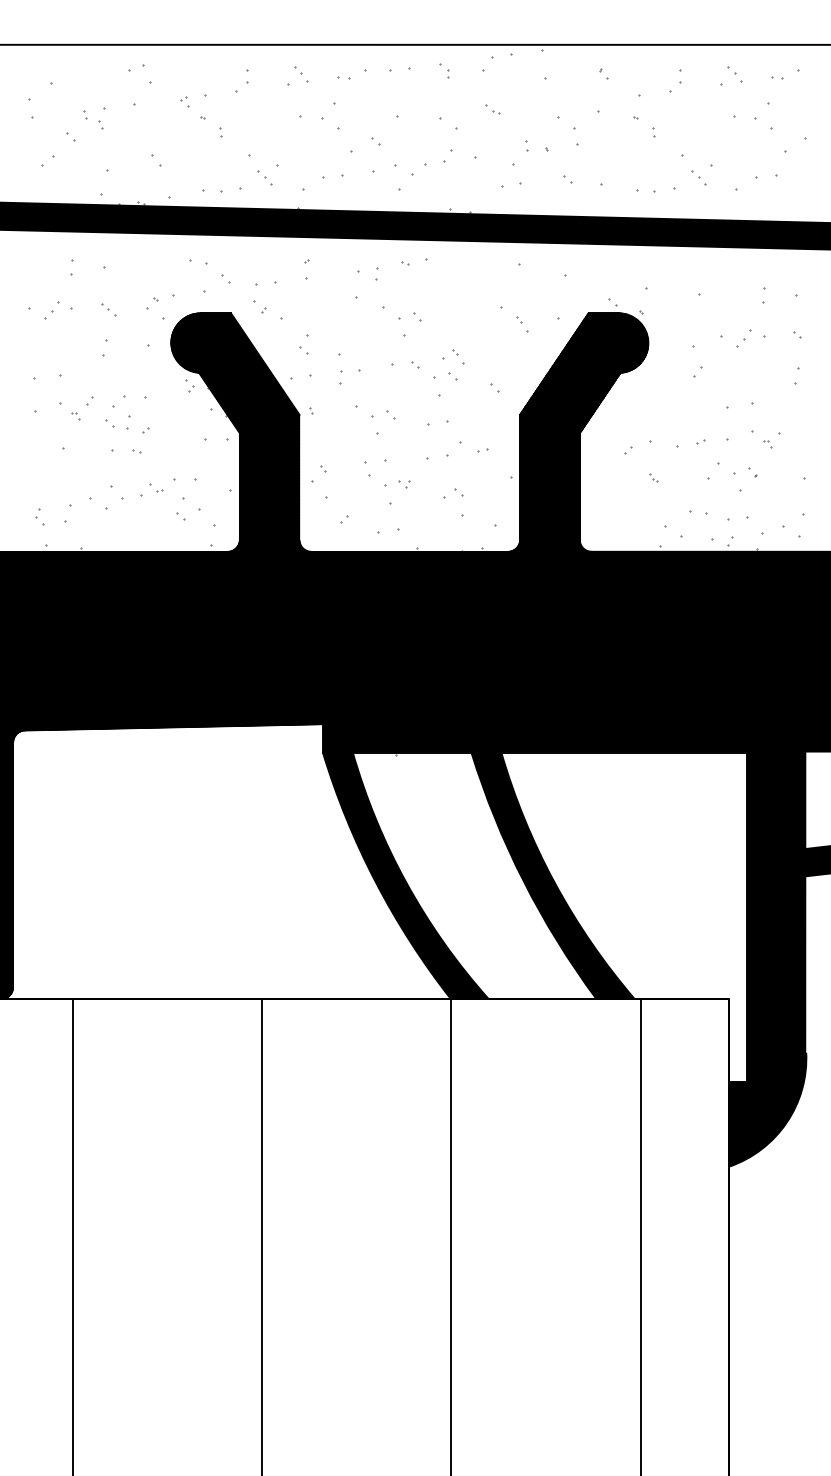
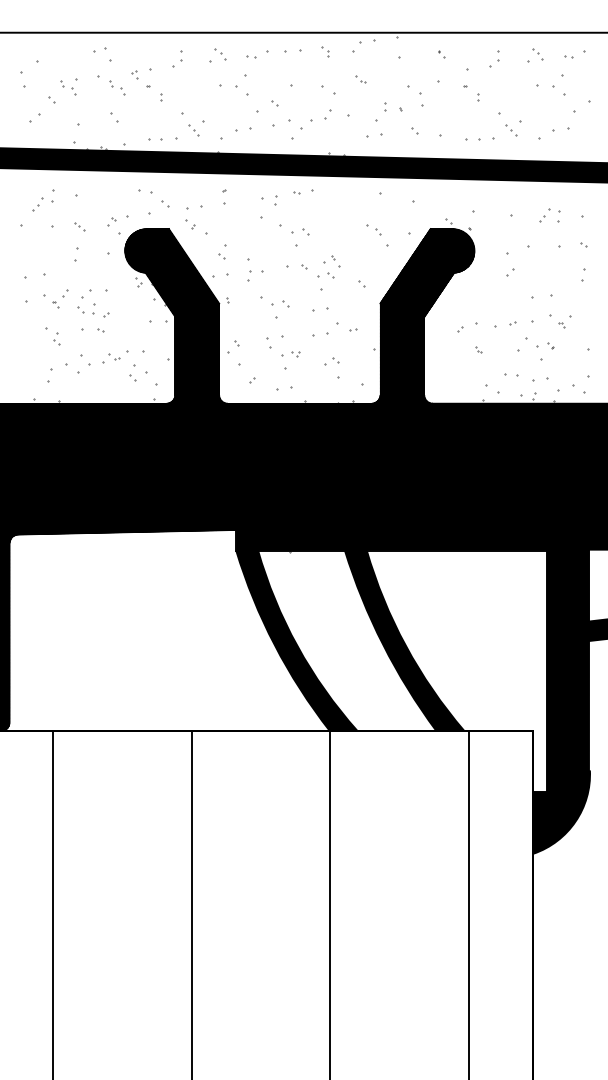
part: (160, 119) -> (117, 87), added
part: (51, 310) -> (37, 204), moved
part: (522, 324) -> (382, 237), size x1.6
part: (744, 338) -> (544, 215), moved
part: (39, 515) -> (56, 338), moved

